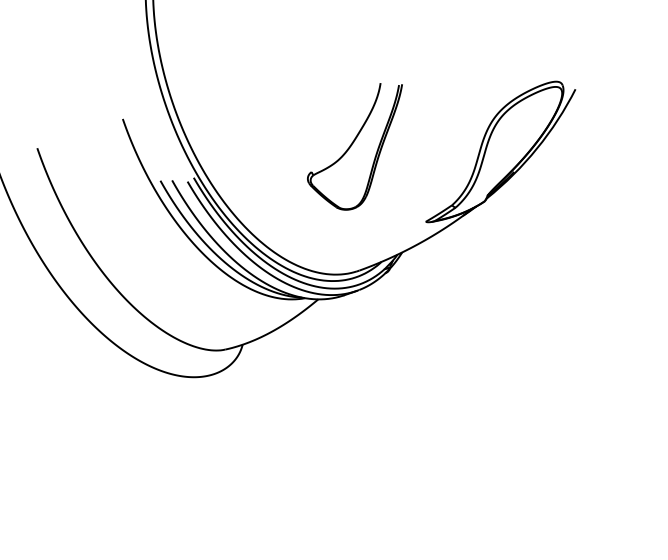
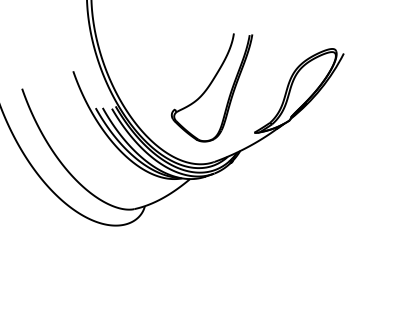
part: (354, 146) -> (211, 87), size x1.43

